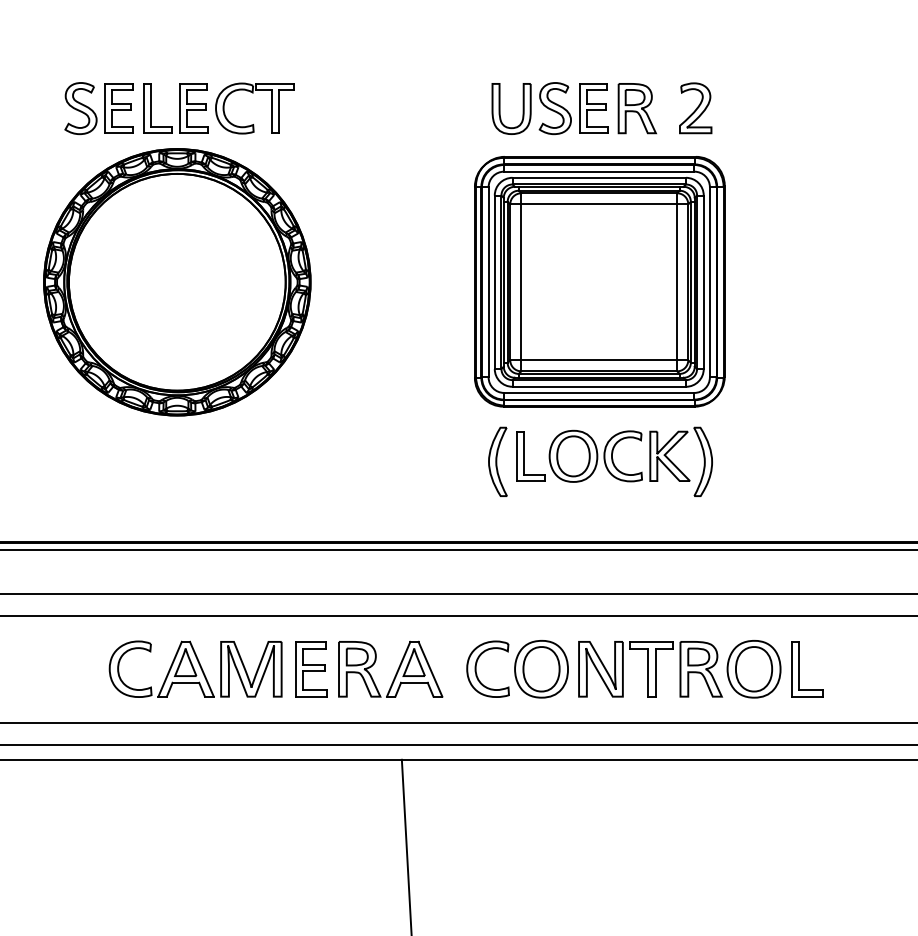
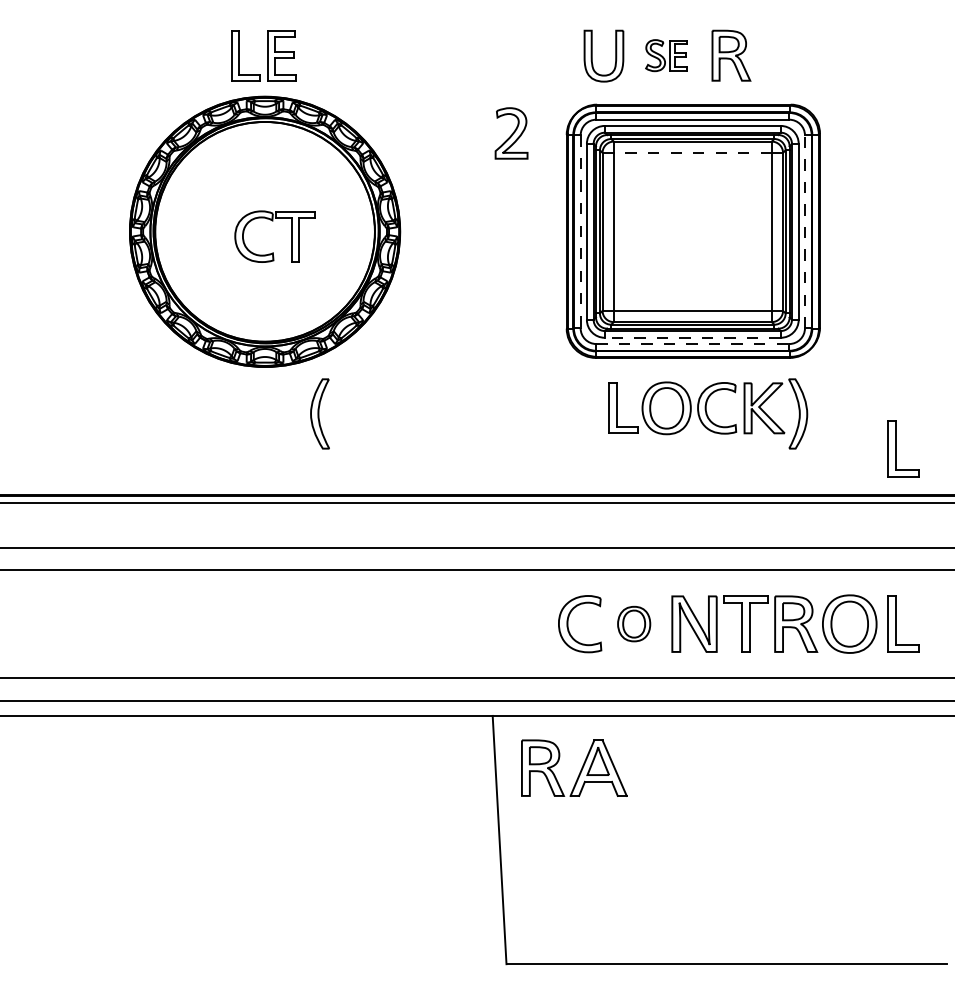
part: (253, 93) -> (273, 221), moved
part: (98, 108) -> (185, 55), removed
part: (573, 108) -> (666, 55), size x0.6
part: (695, 108) -> (511, 133), moved
line: (598, 204) -> (692, 152), solid -> dashed
line: (709, 281) -> (804, 231), solid -> dashed
line: (488, 282) -> (580, 232), solid -> dashed
line: (598, 386) -> (692, 337), solid -> dashed
line: (599, 393) -> (693, 344), solid -> dashed
part: (497, 461) -> (319, 413), moved
part: (800, 495) -> (896, 448), added
part: (310, 668) -> (400, 623), removed
part: (540, 668) -> (633, 623), size x0.6
part: (195, 669) -> (283, 624), removed
part: (396, 670) -> (580, 769), moved

